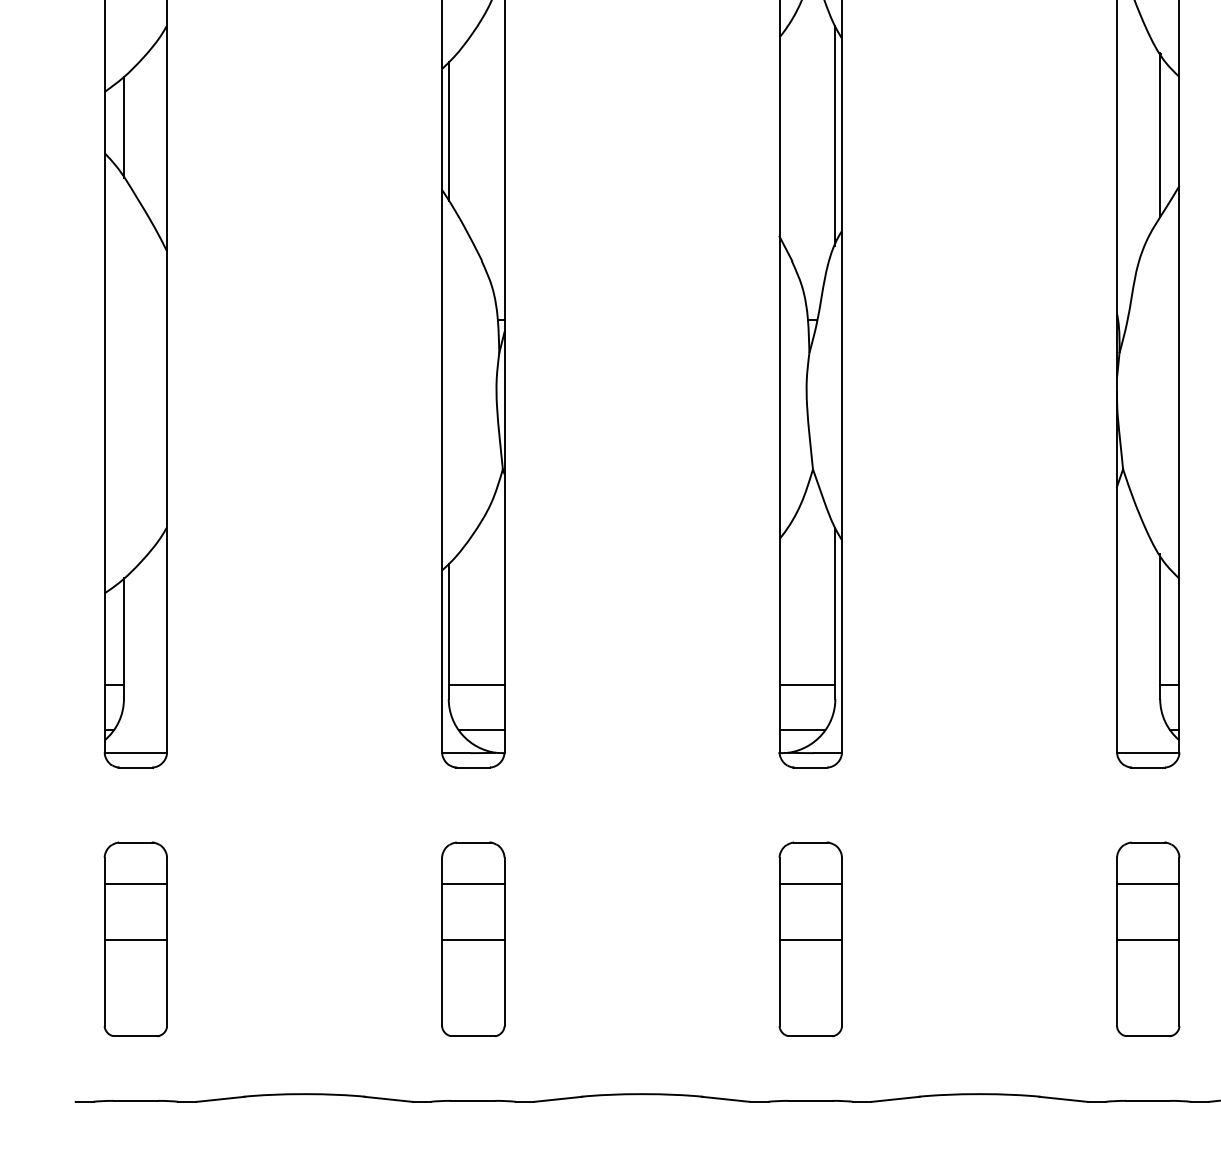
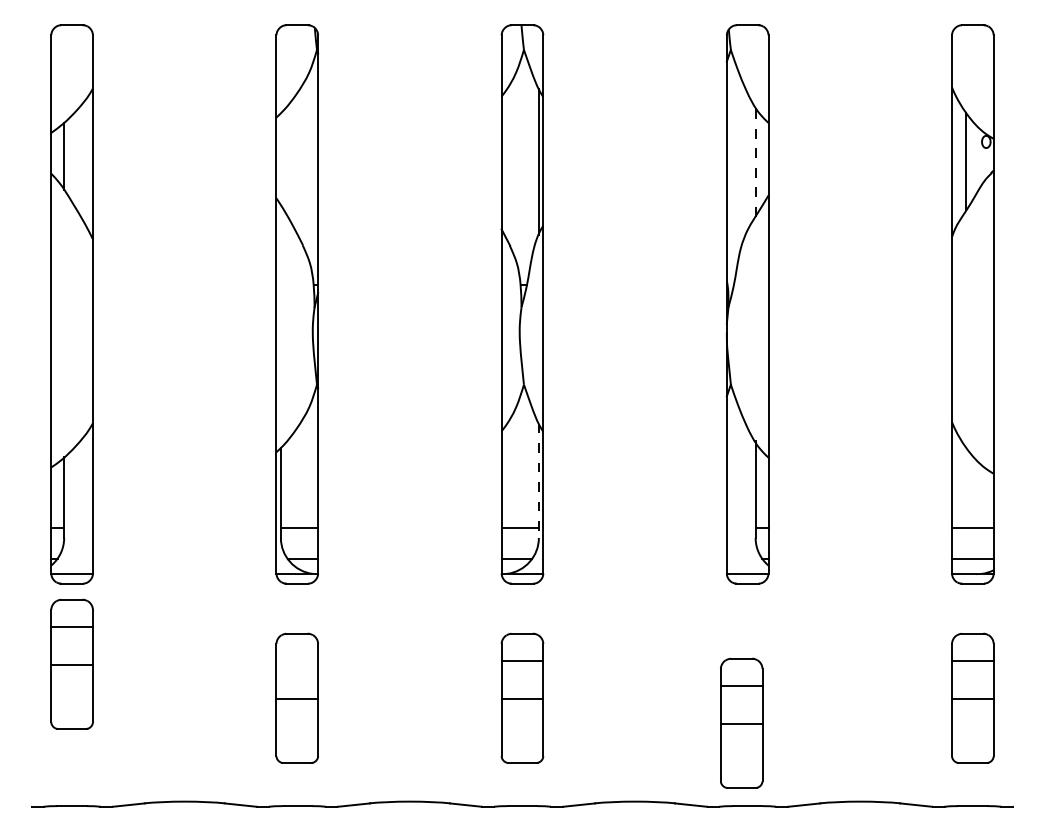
line: (449, 131) -> (281, 159), removed
line: (1159, 134) -> (755, 161), solid -> dashed
line: (834, 614) -> (538, 481), solid -> dashed
line: (473, 884) -> (297, 661), removed
part: (134, 938) -> (71, 663), moved
part: (1147, 938) -> (741, 722), moved

